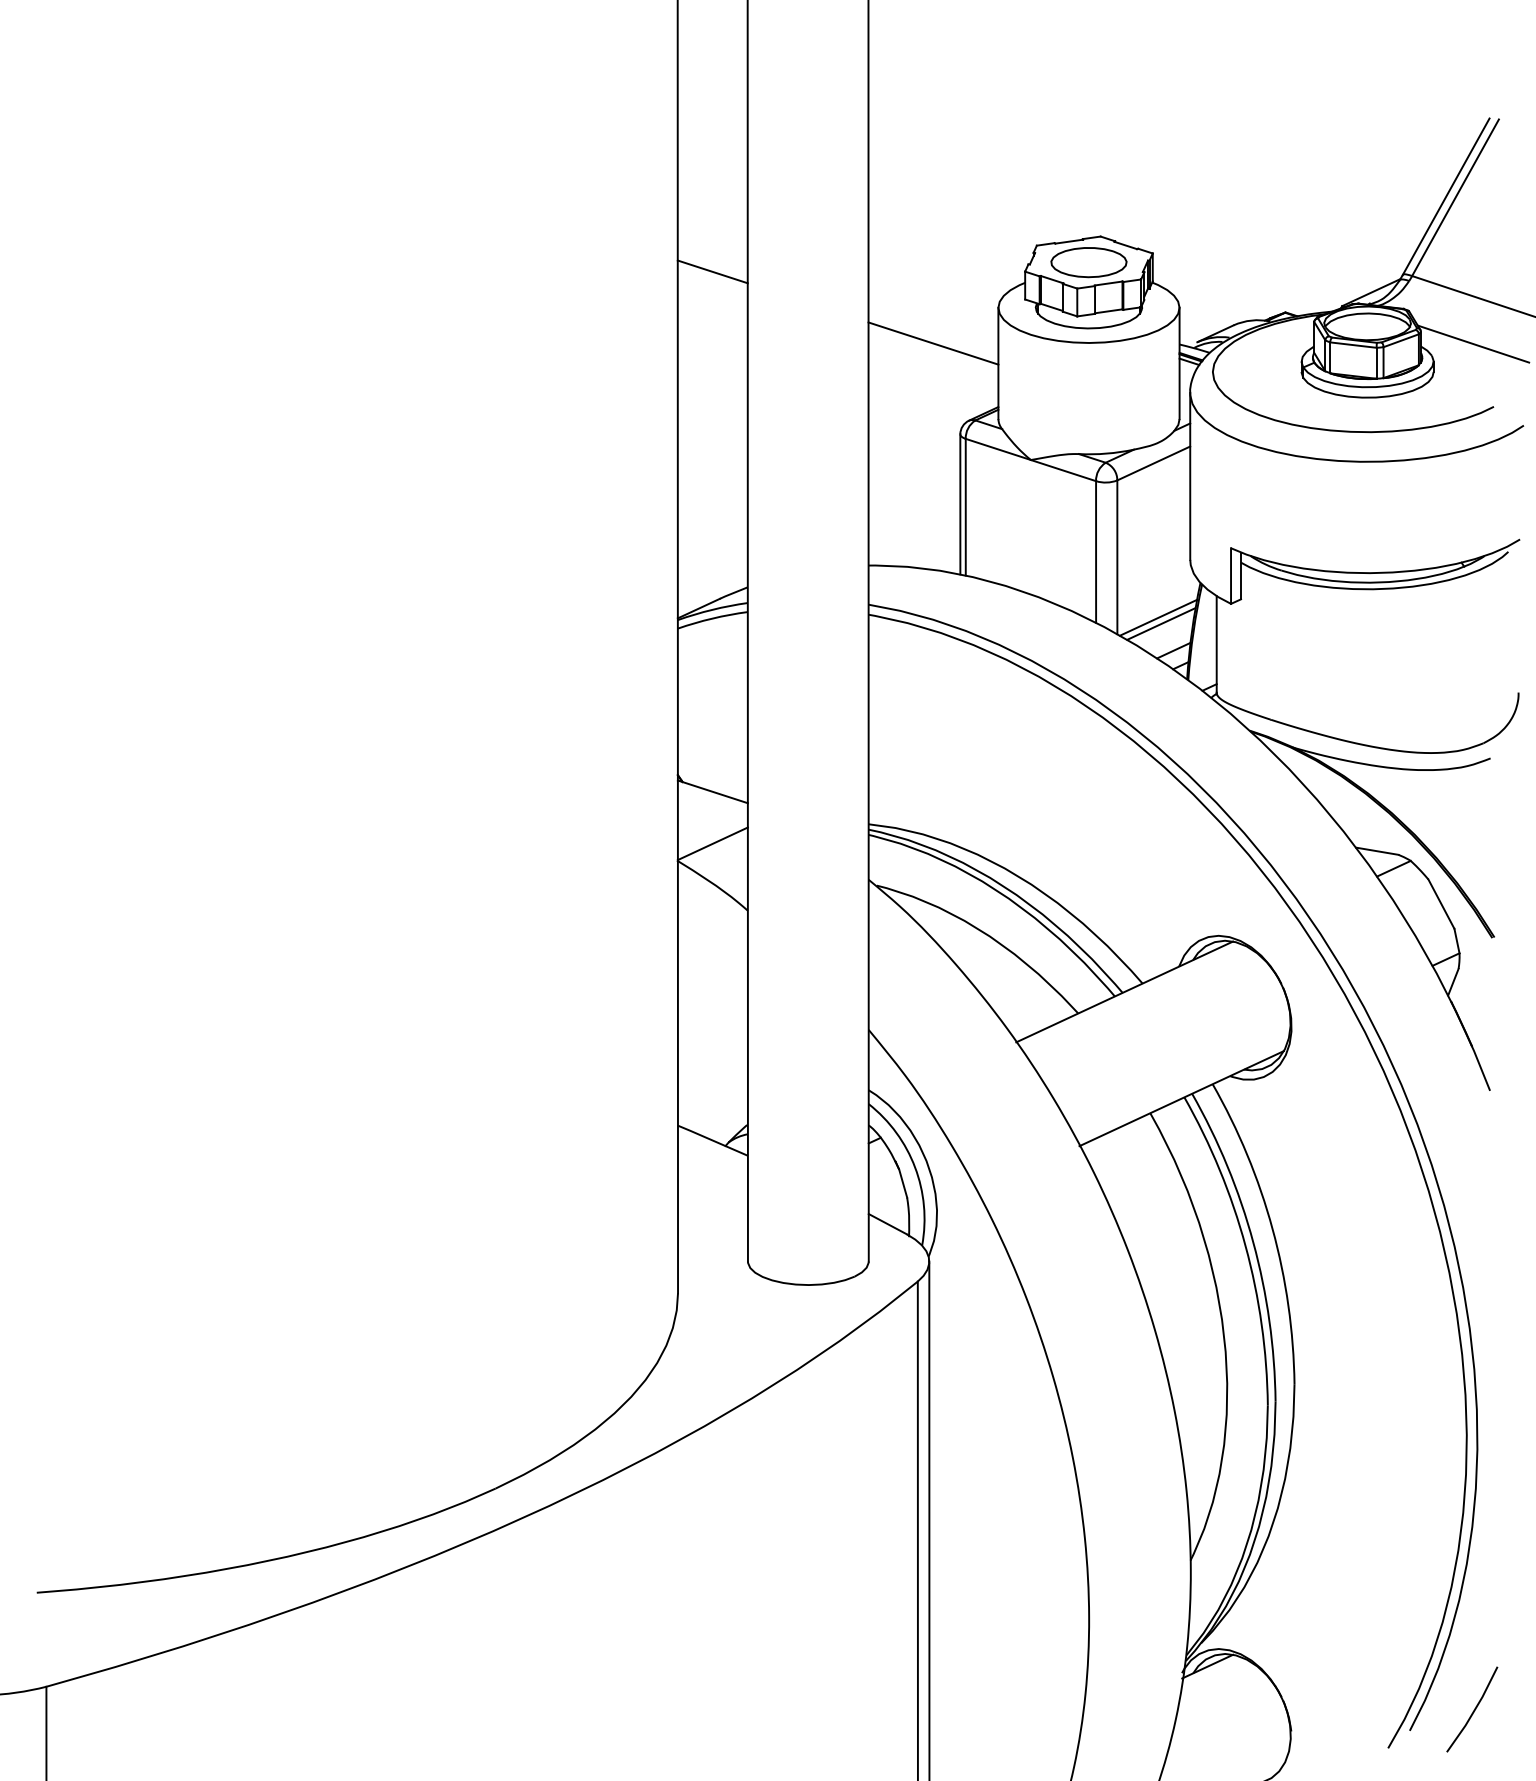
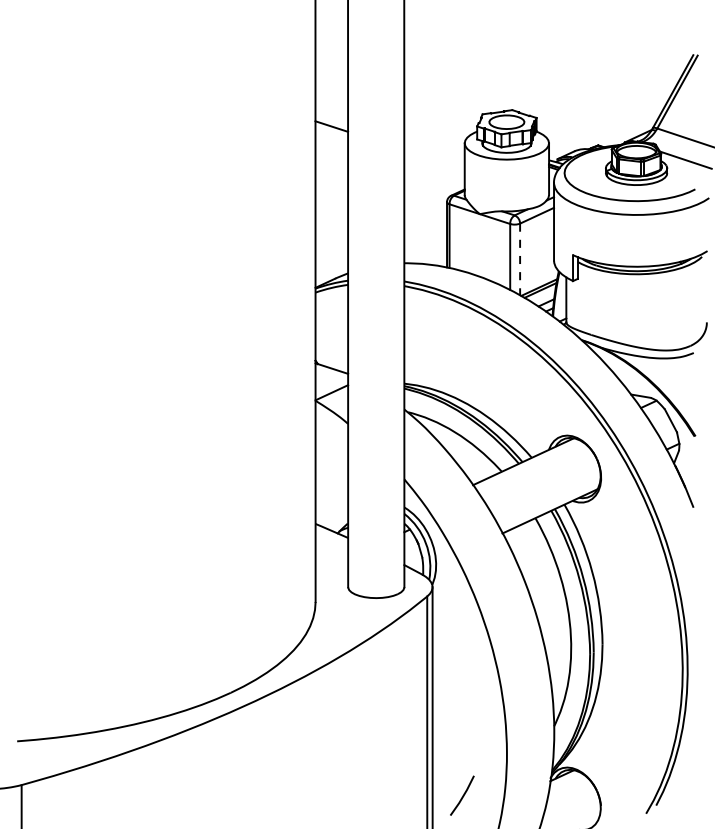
line: (933, 342) -> (434, 159), removed
line: (1118, 557) -> (520, 259), solid -> dashed
line: (1472, 1709) -> (462, 795), moved

